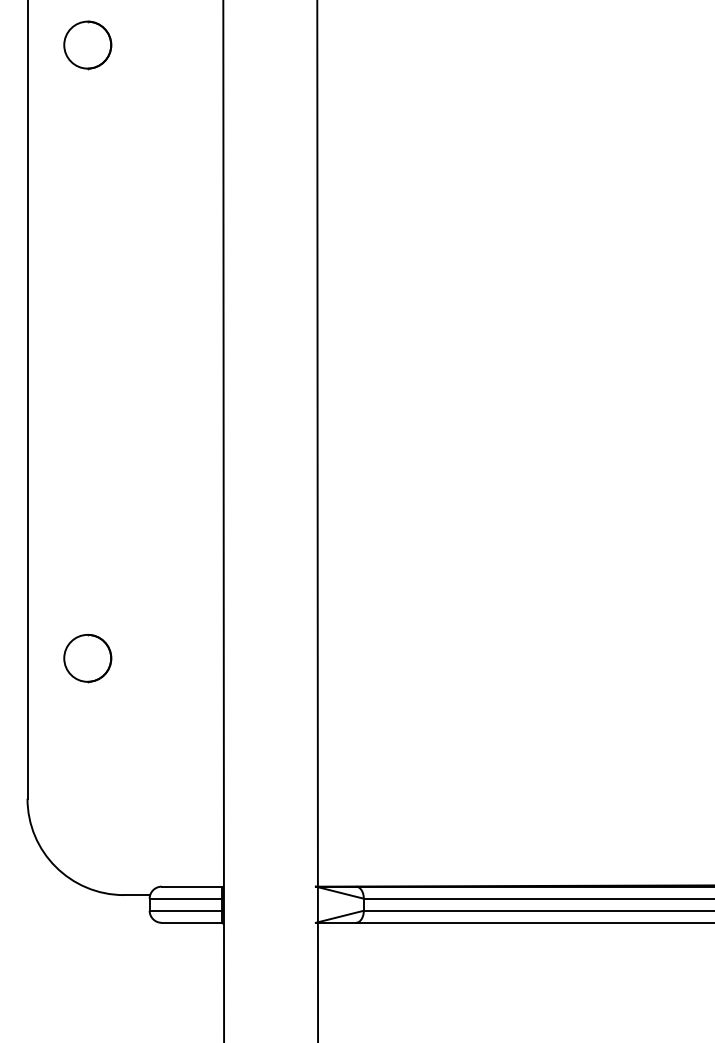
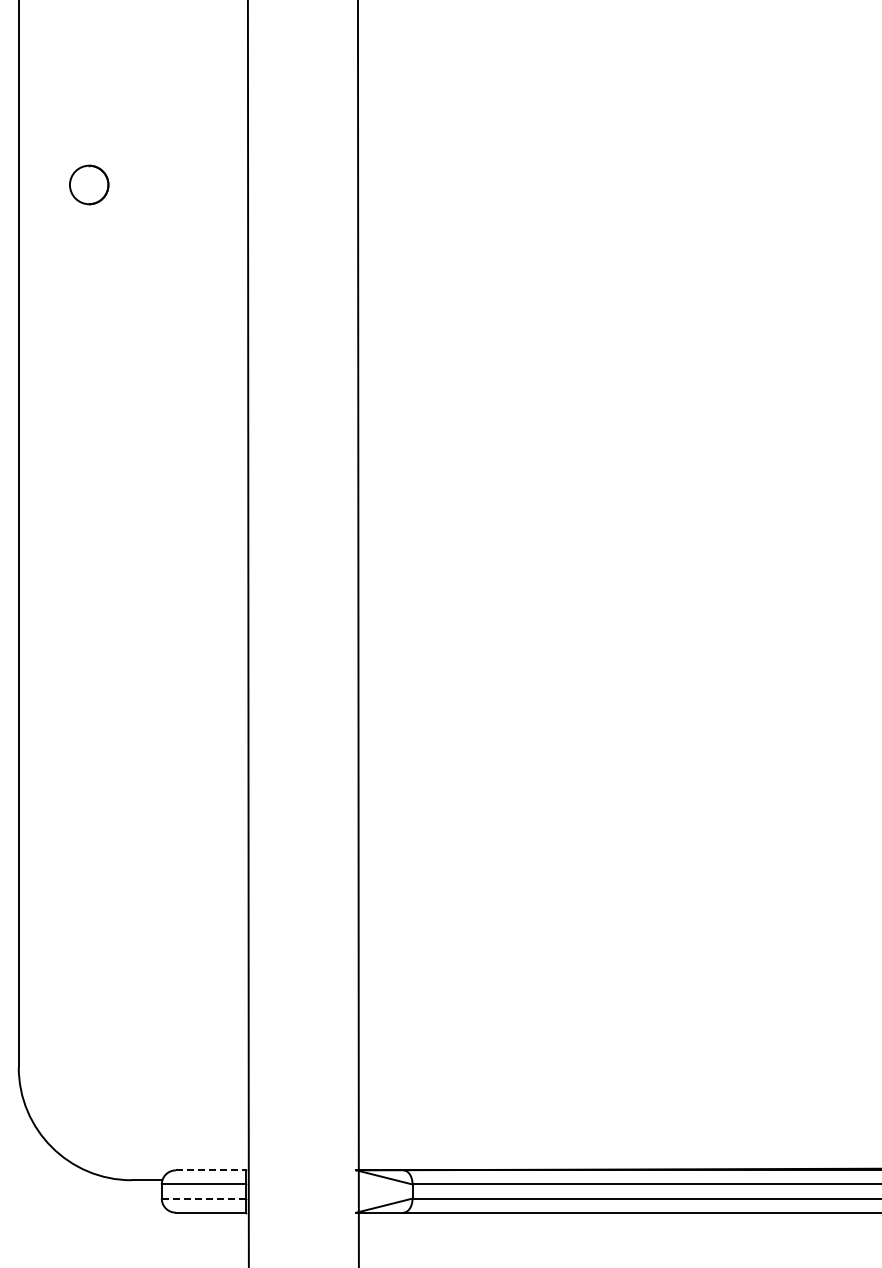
circle: (87, 44) -> (88, 184), size x0.7
part: (87, 658) -> (88, 903), removed
line: (192, 886) -> (211, 1170), solid -> dashed
line: (186, 910) -> (204, 1198), solid -> dashed

